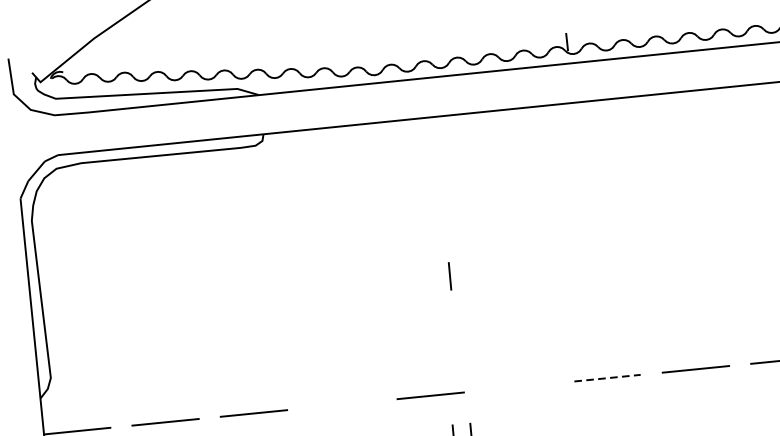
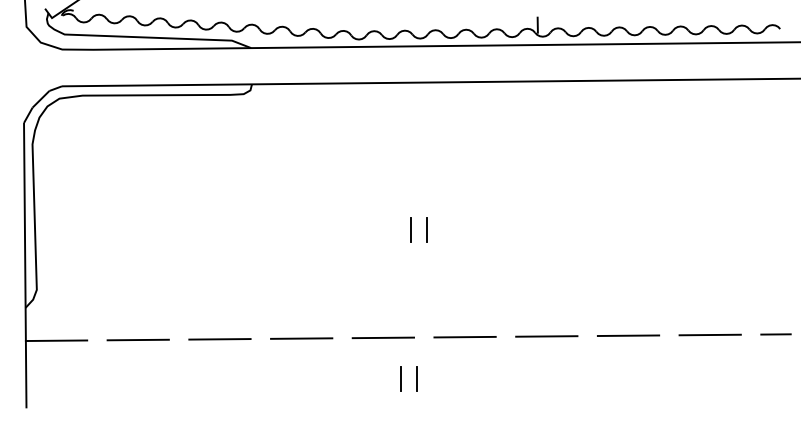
line: (467, 274) -> (427, 229), added
line: (607, 378) -> (546, 336), dashed -> solid
line: (518, 386) -> (464, 336), added
line: (342, 404) -> (301, 338), added

